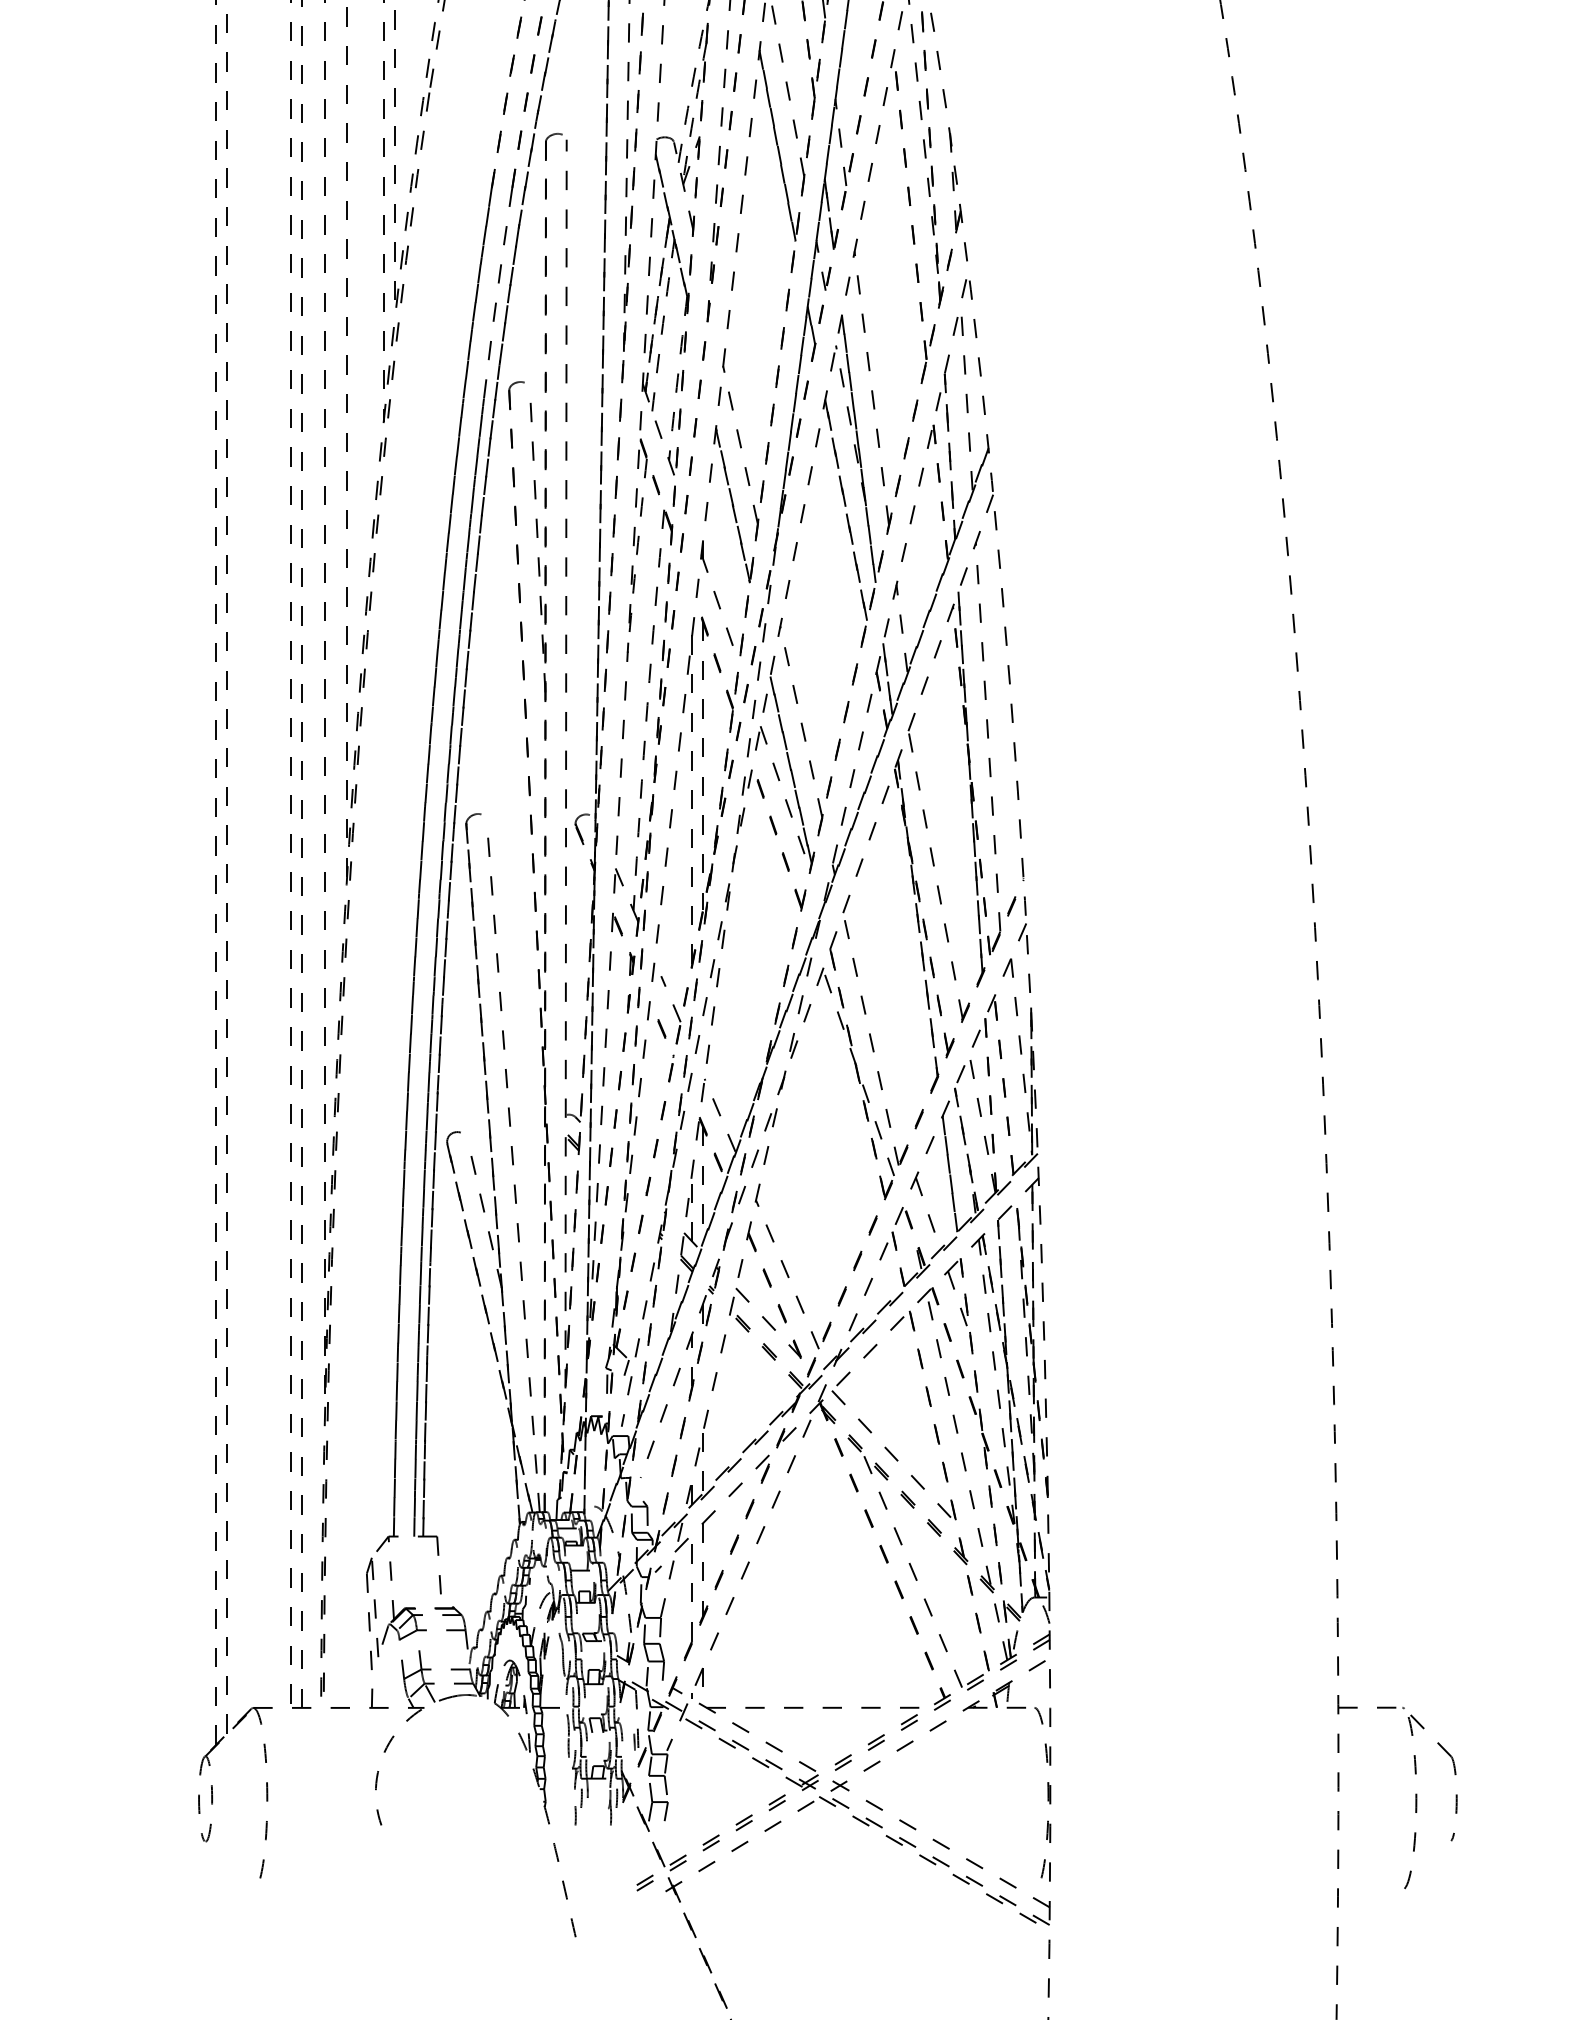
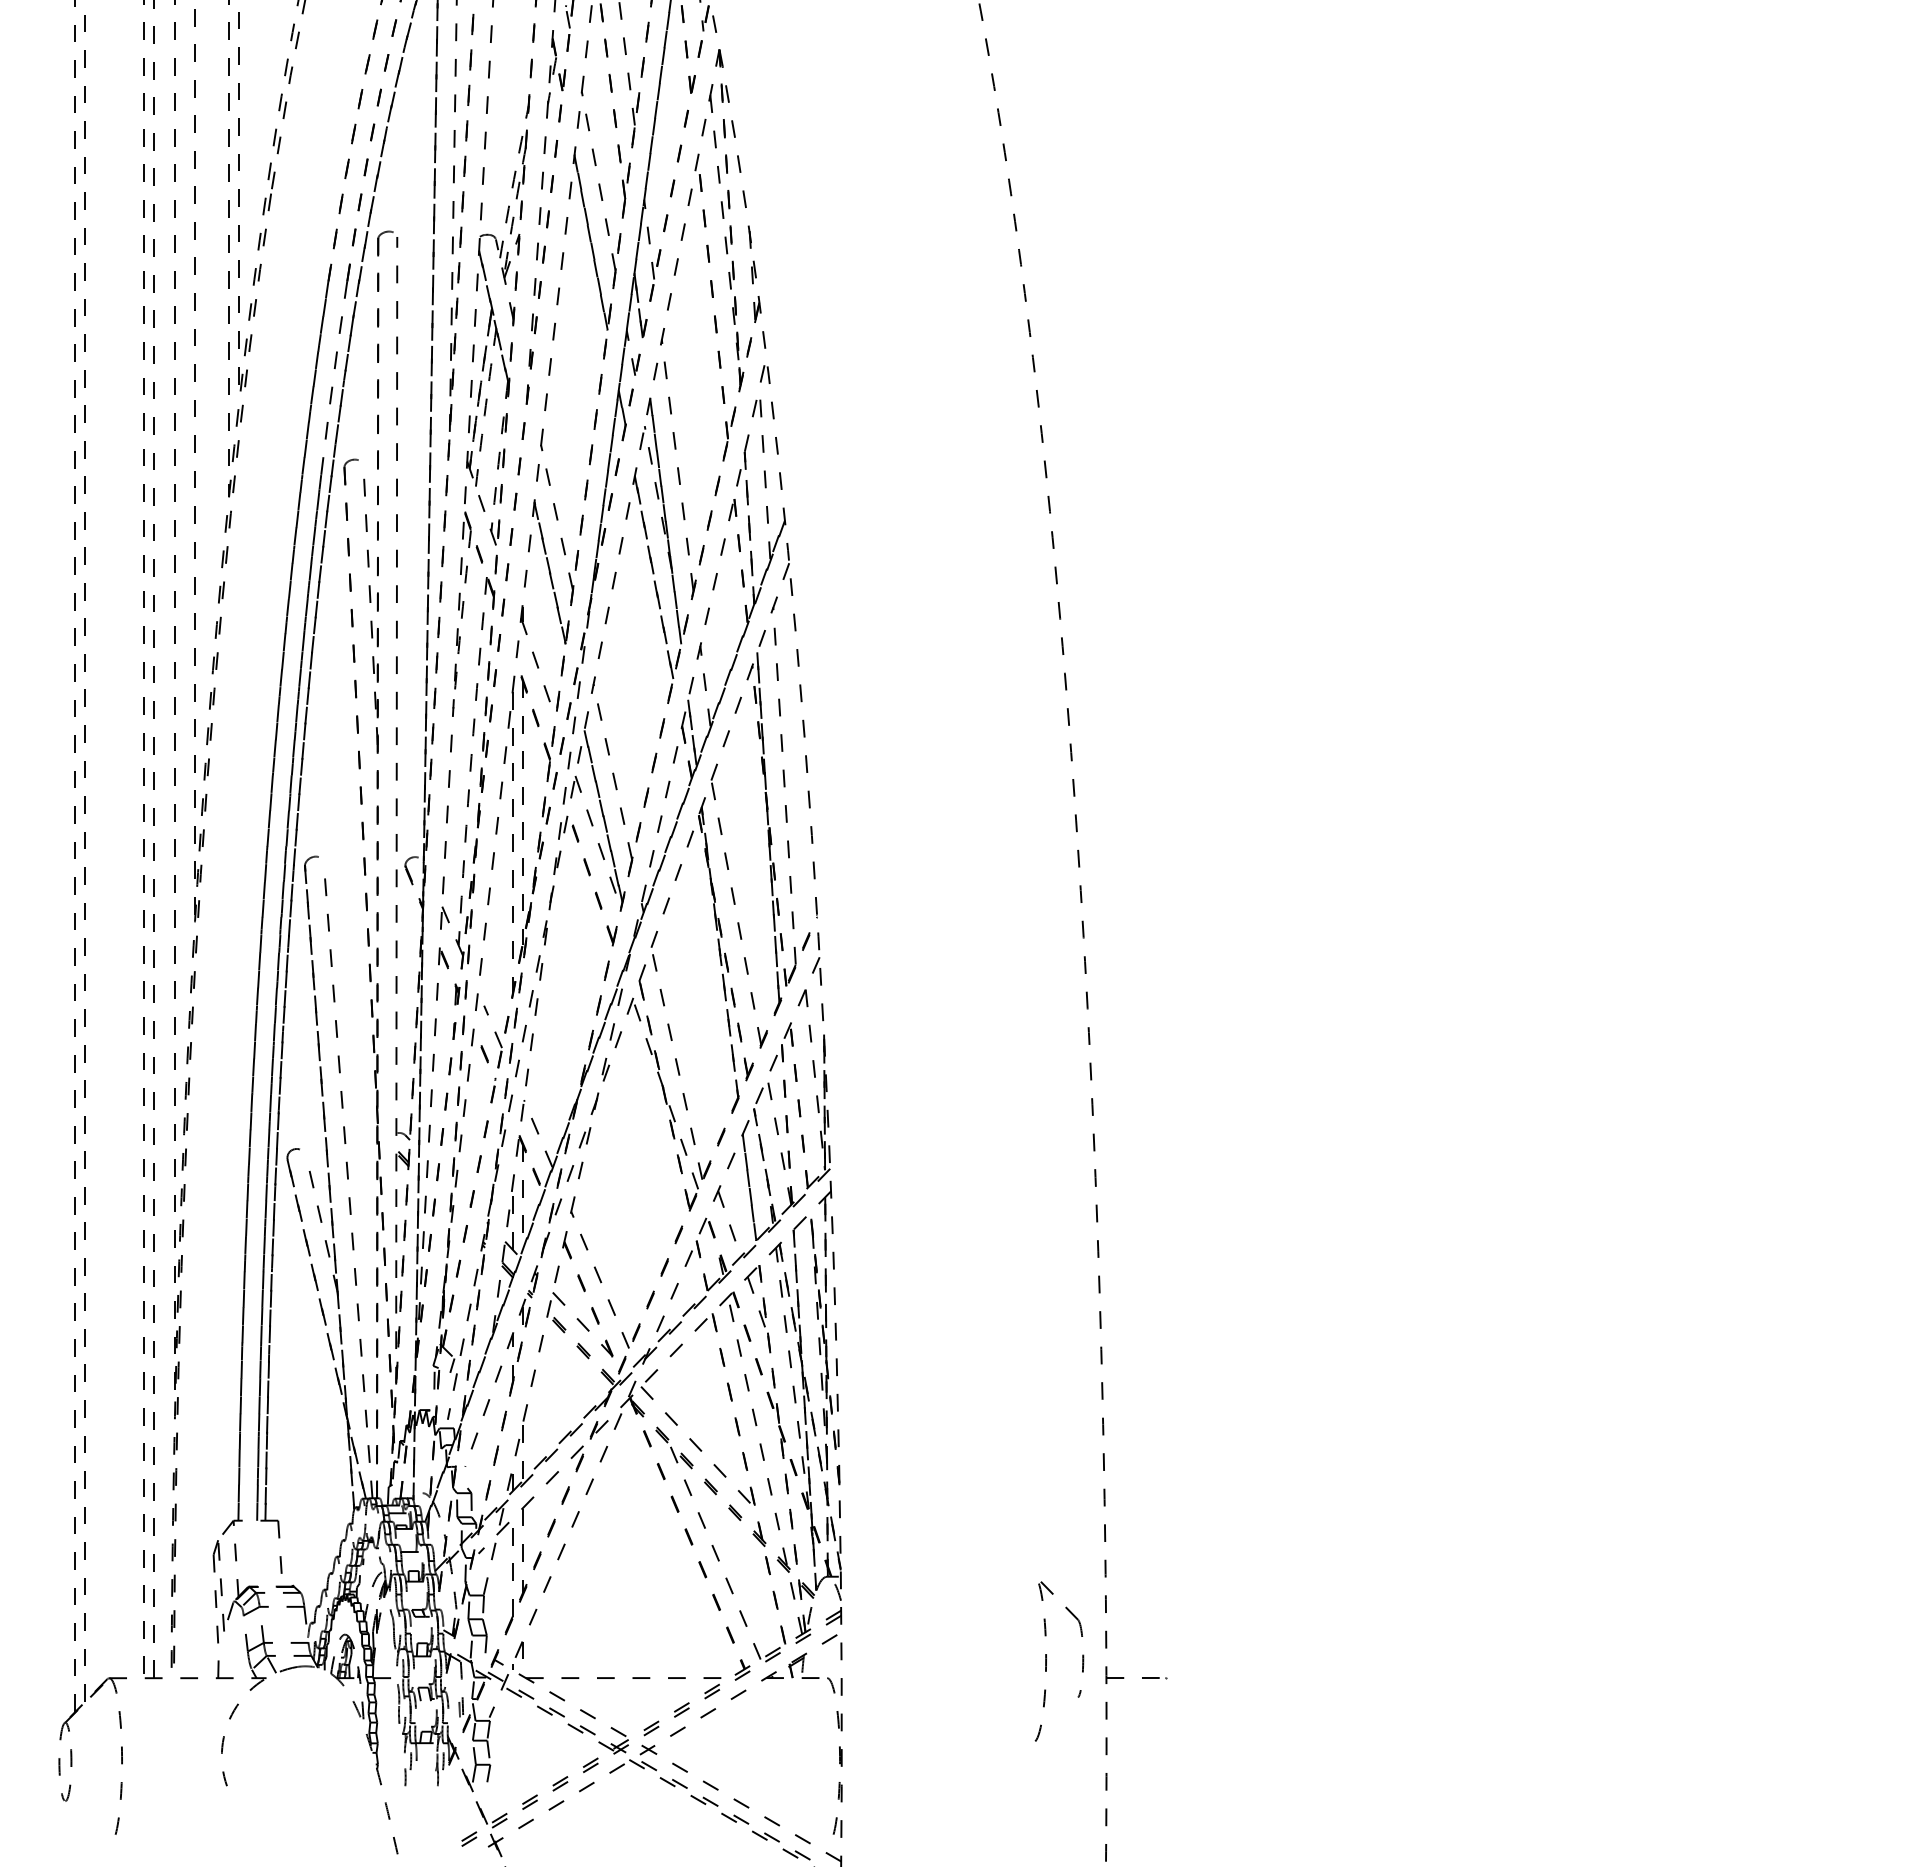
part: (1416, 1801) -> (1046, 1661), moved

